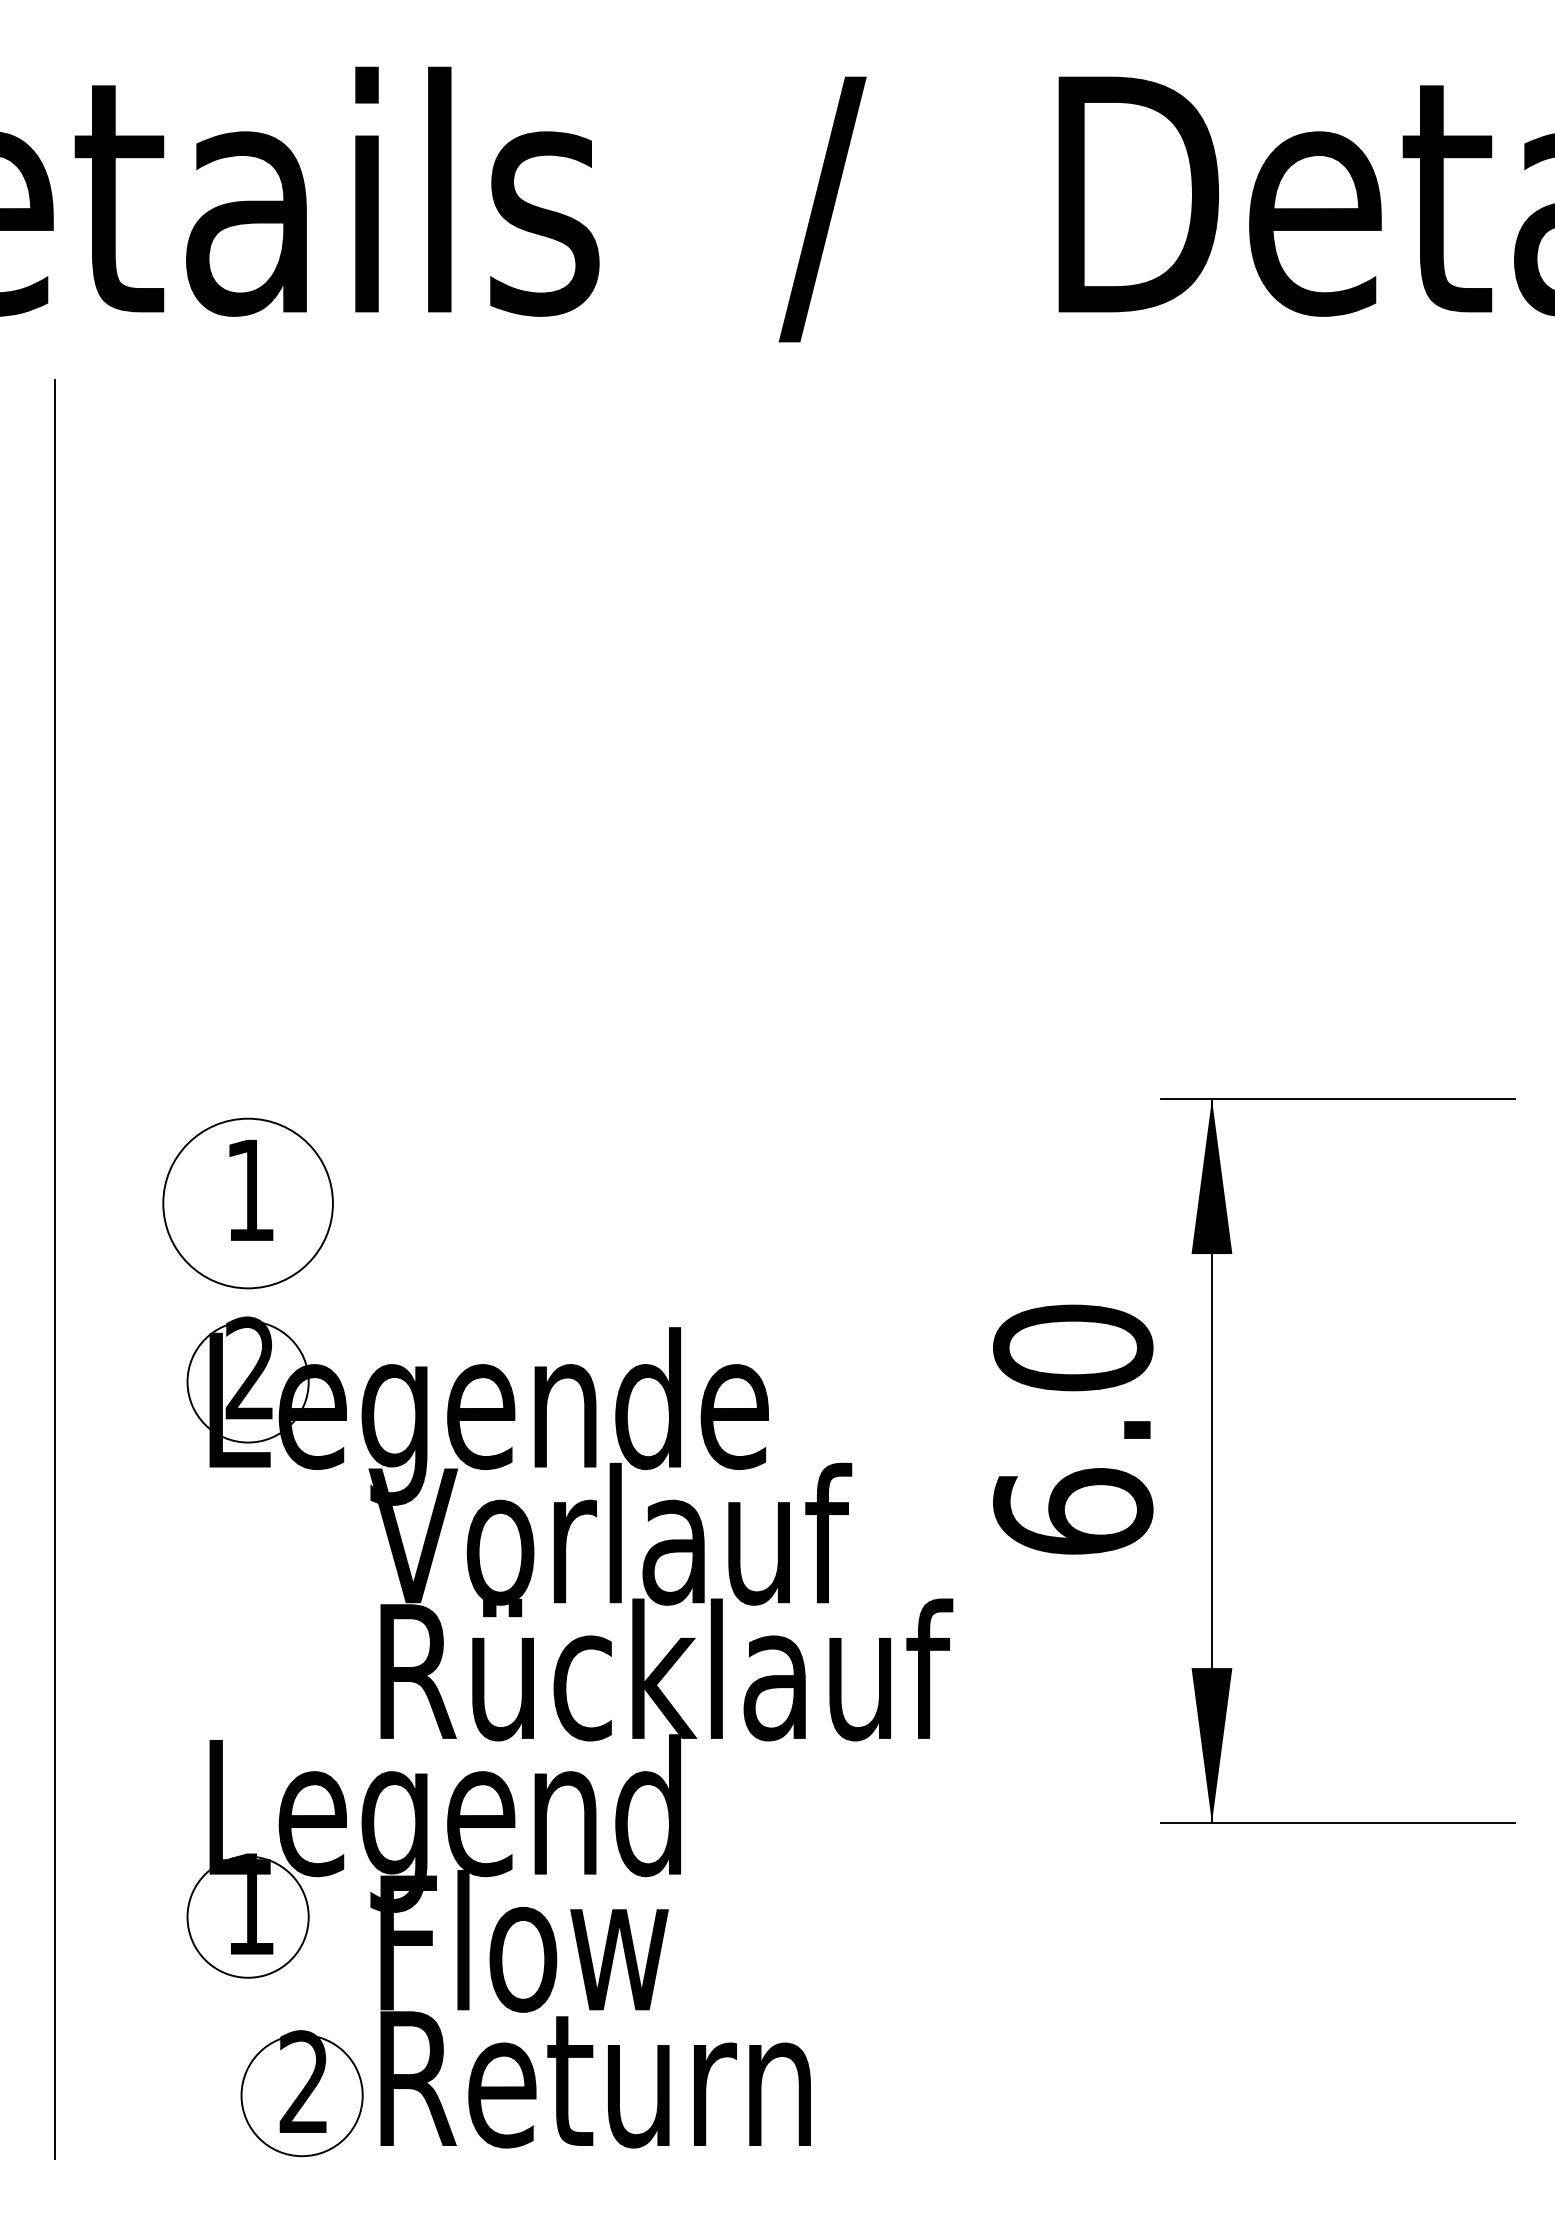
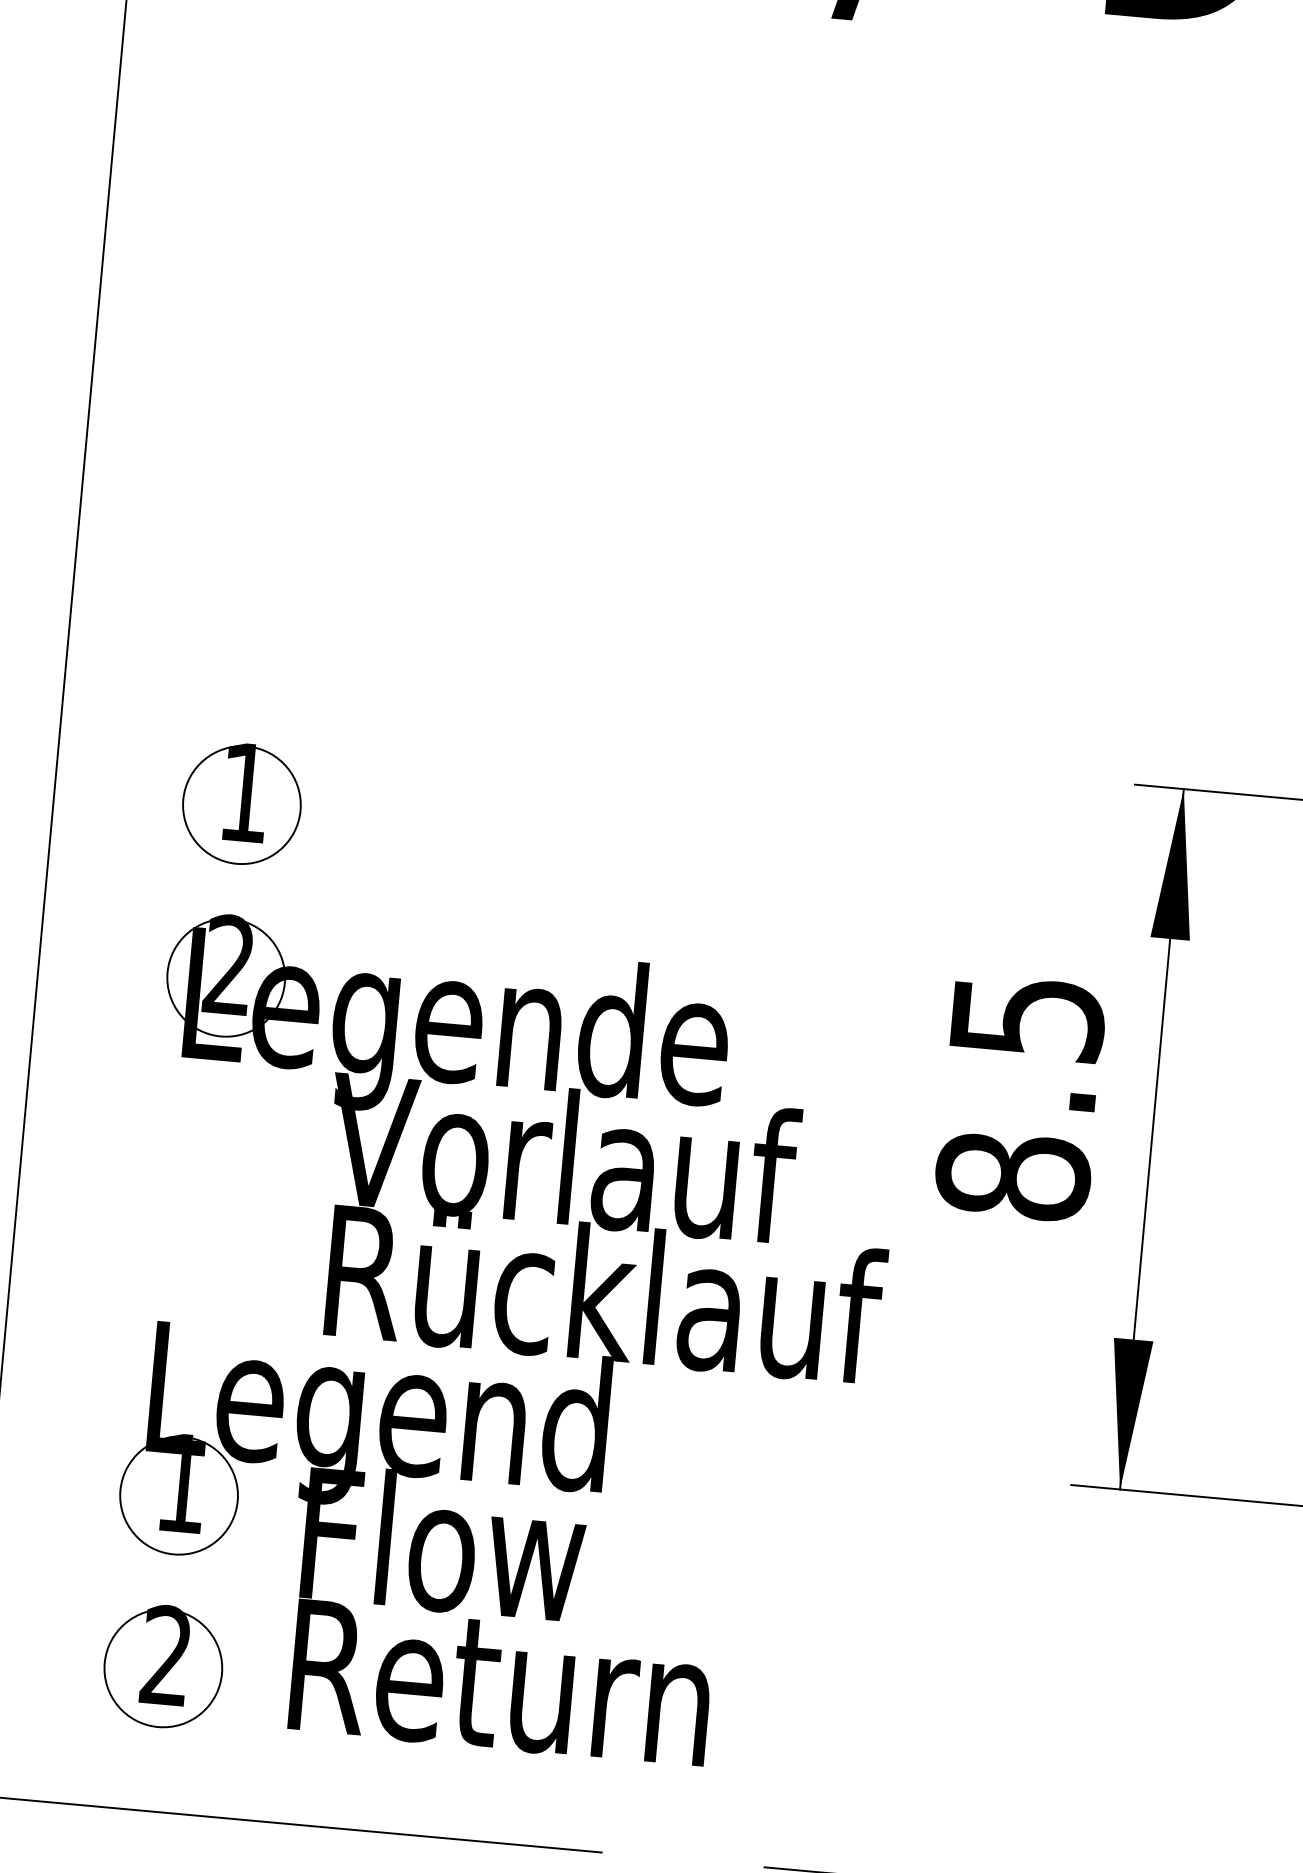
circle: (247, 1203) -> (241, 805), size x0.71
text: (1073, 1429) -> (1020, 1096), 6.0 -> 8.5
part: (301, 2093) -> (162, 1666), moved

